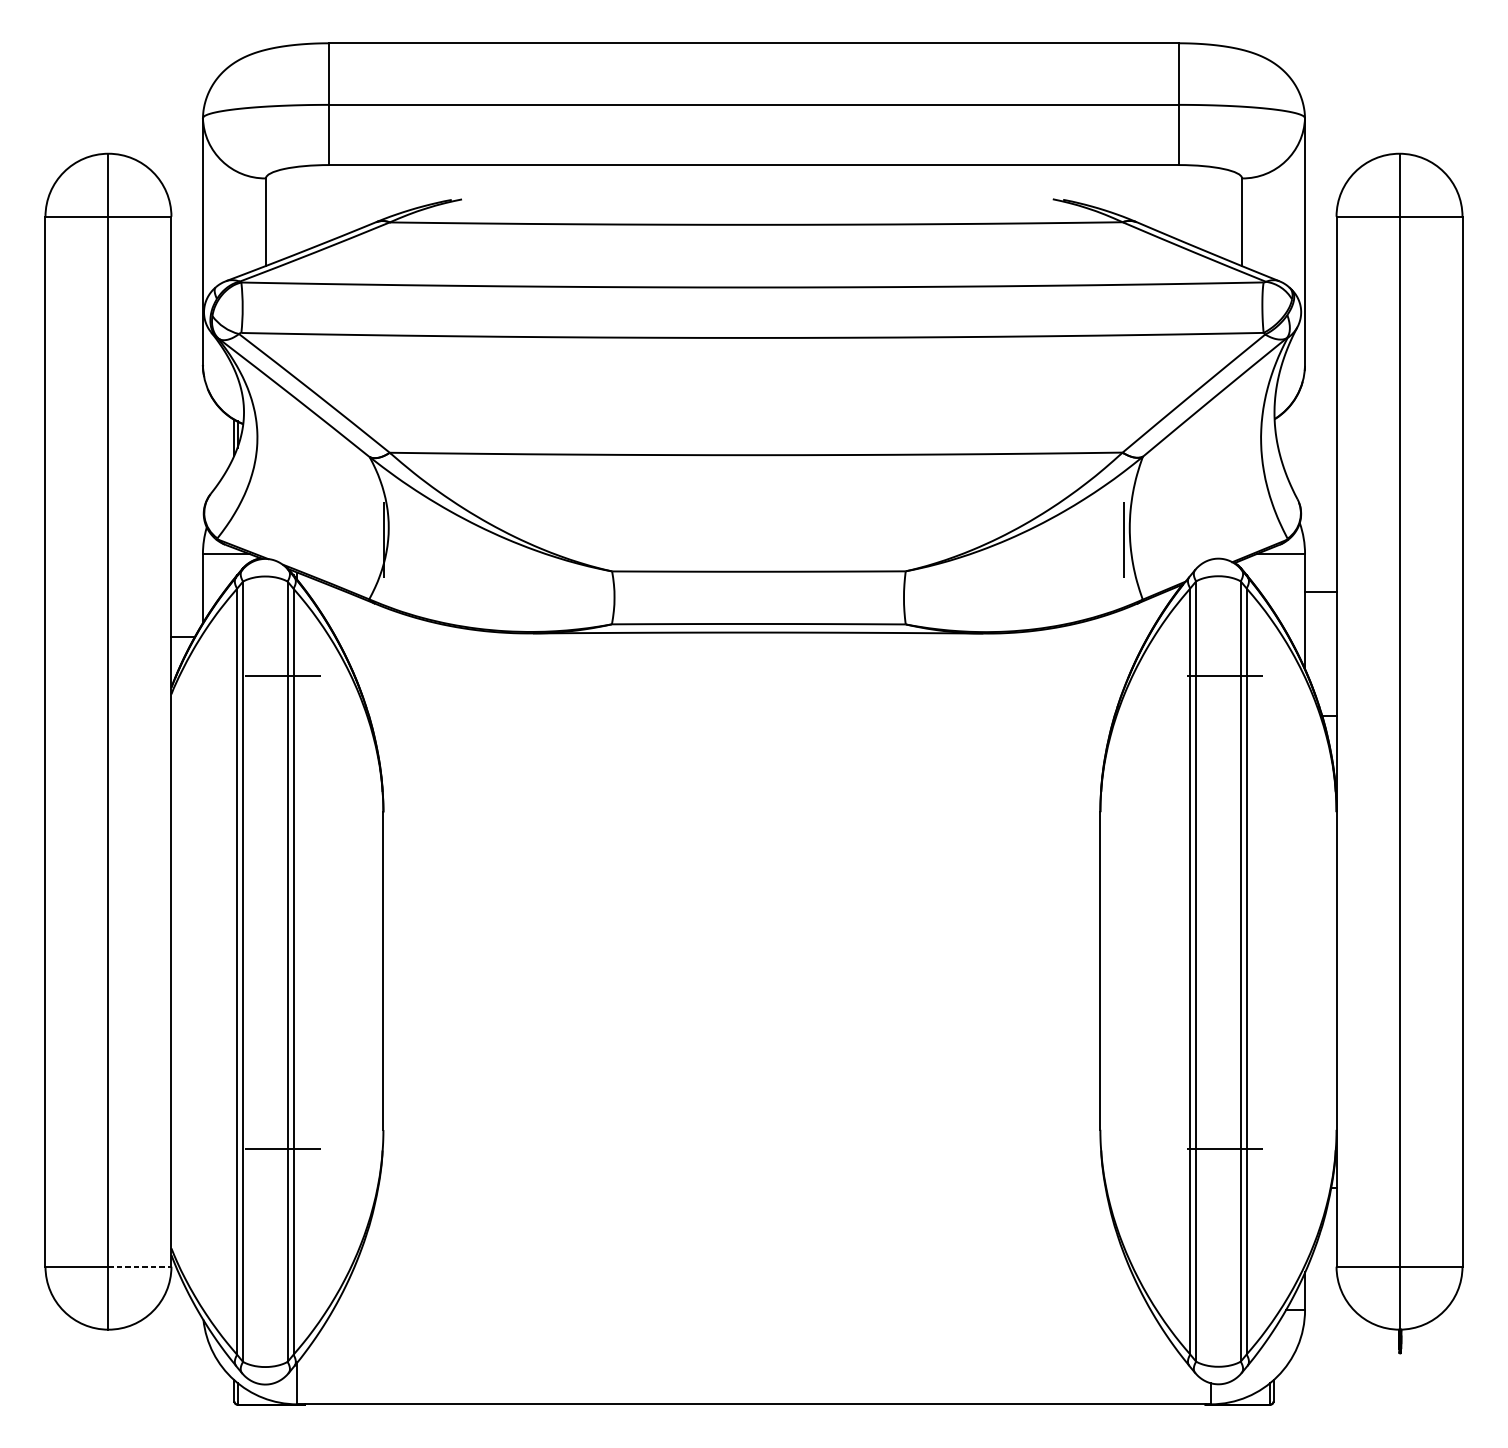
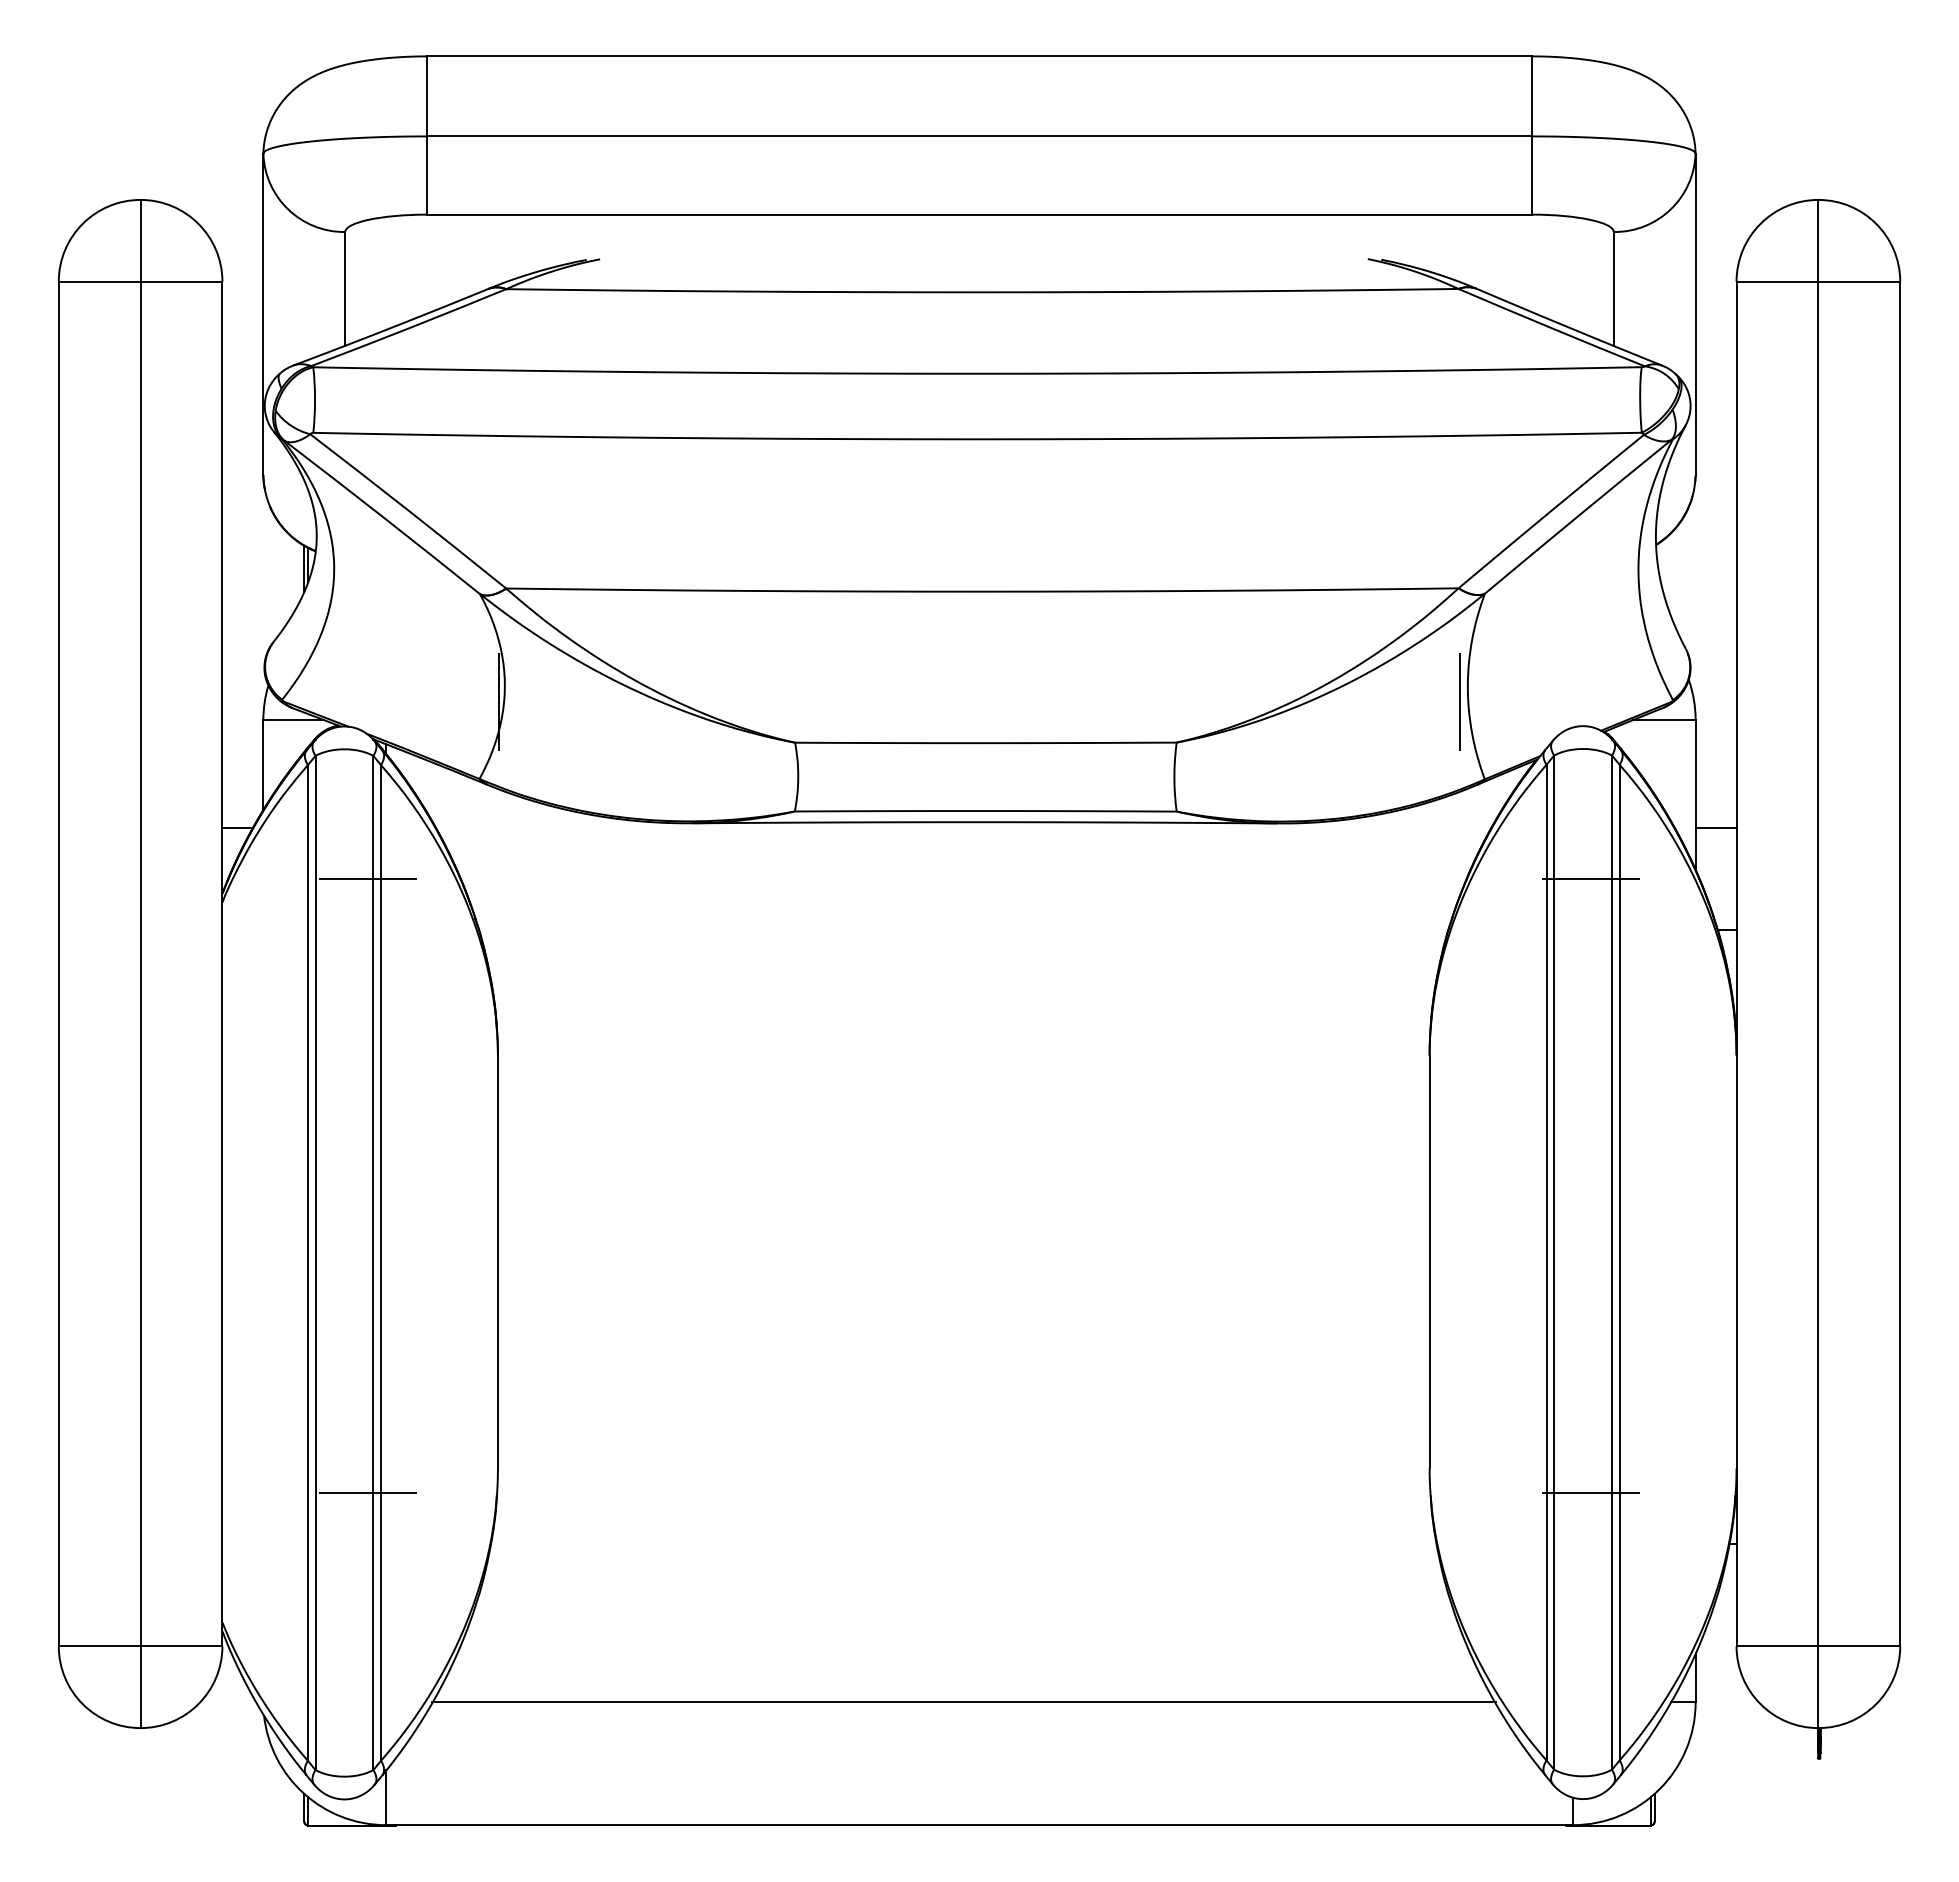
line: (1320, 592) -> (1715, 827), moved
line: (139, 1266) -> (181, 1646), dashed -> solid
line: (741, 1309) -> (963, 1702), added

